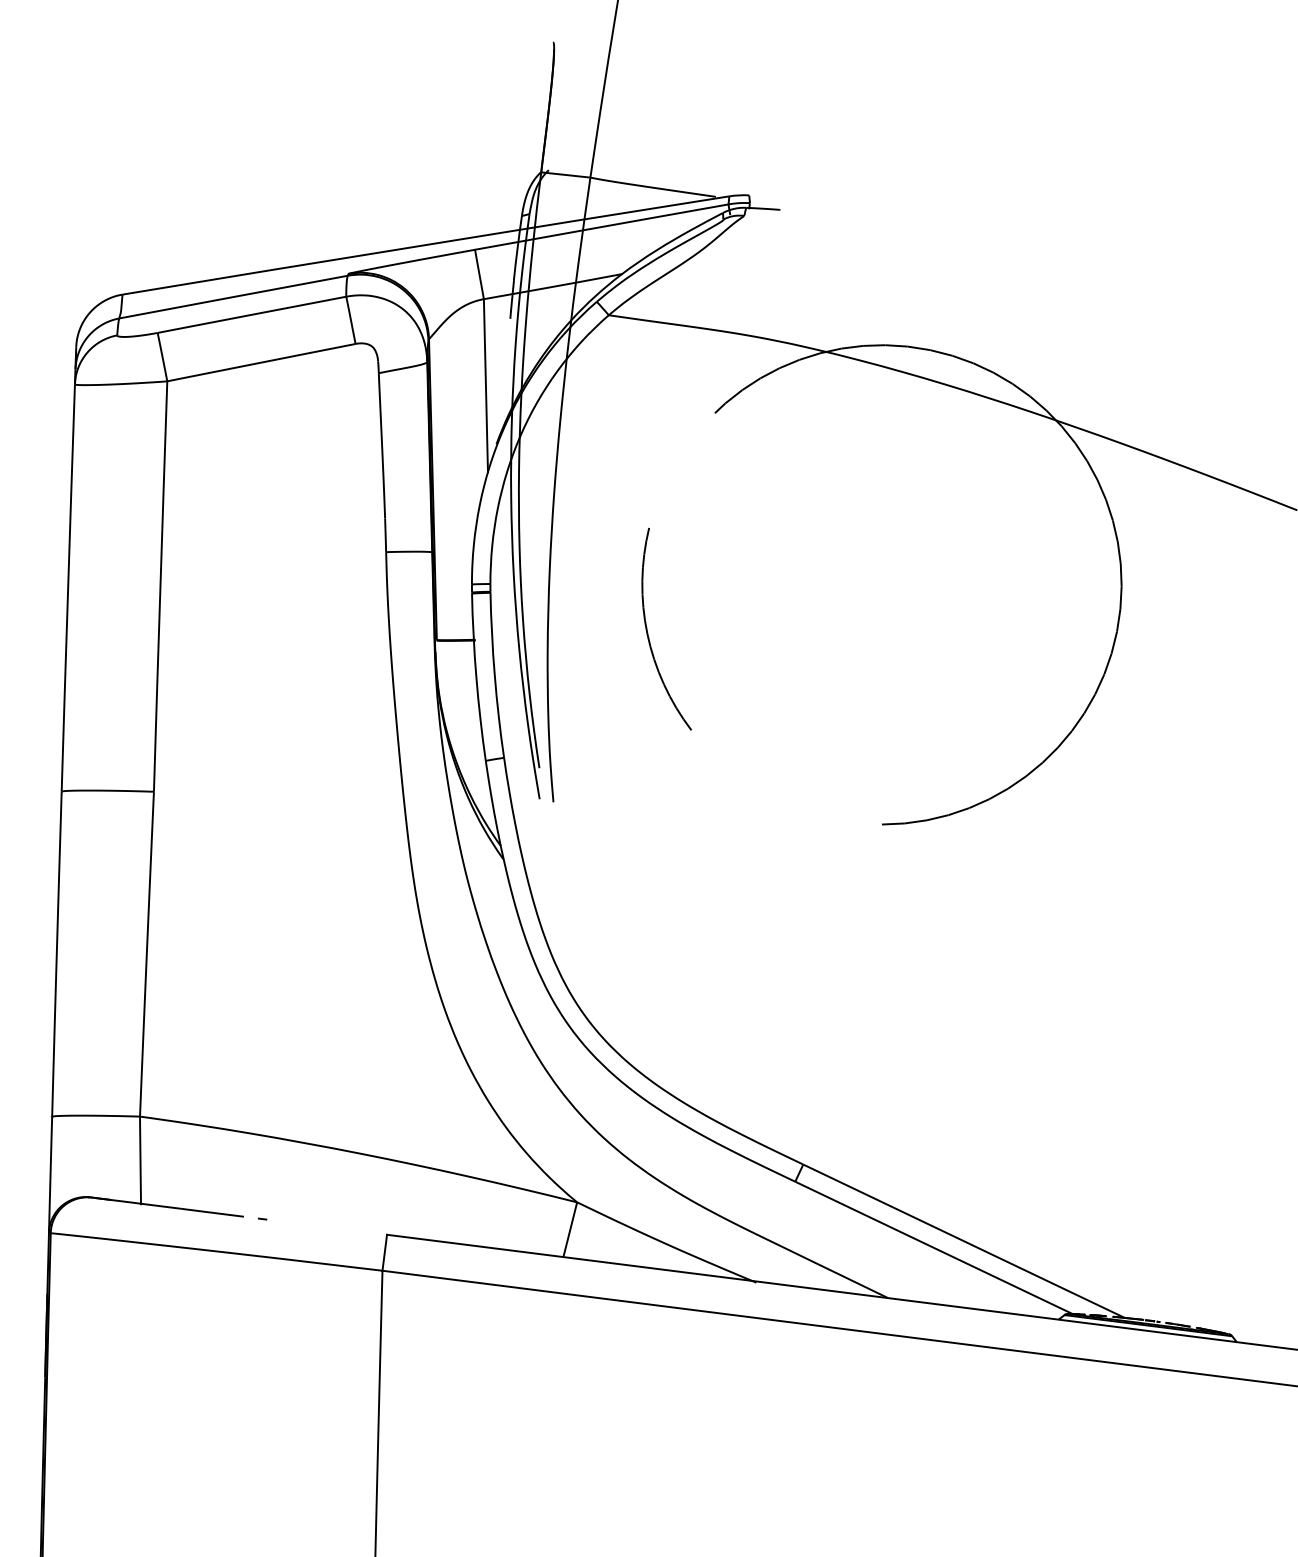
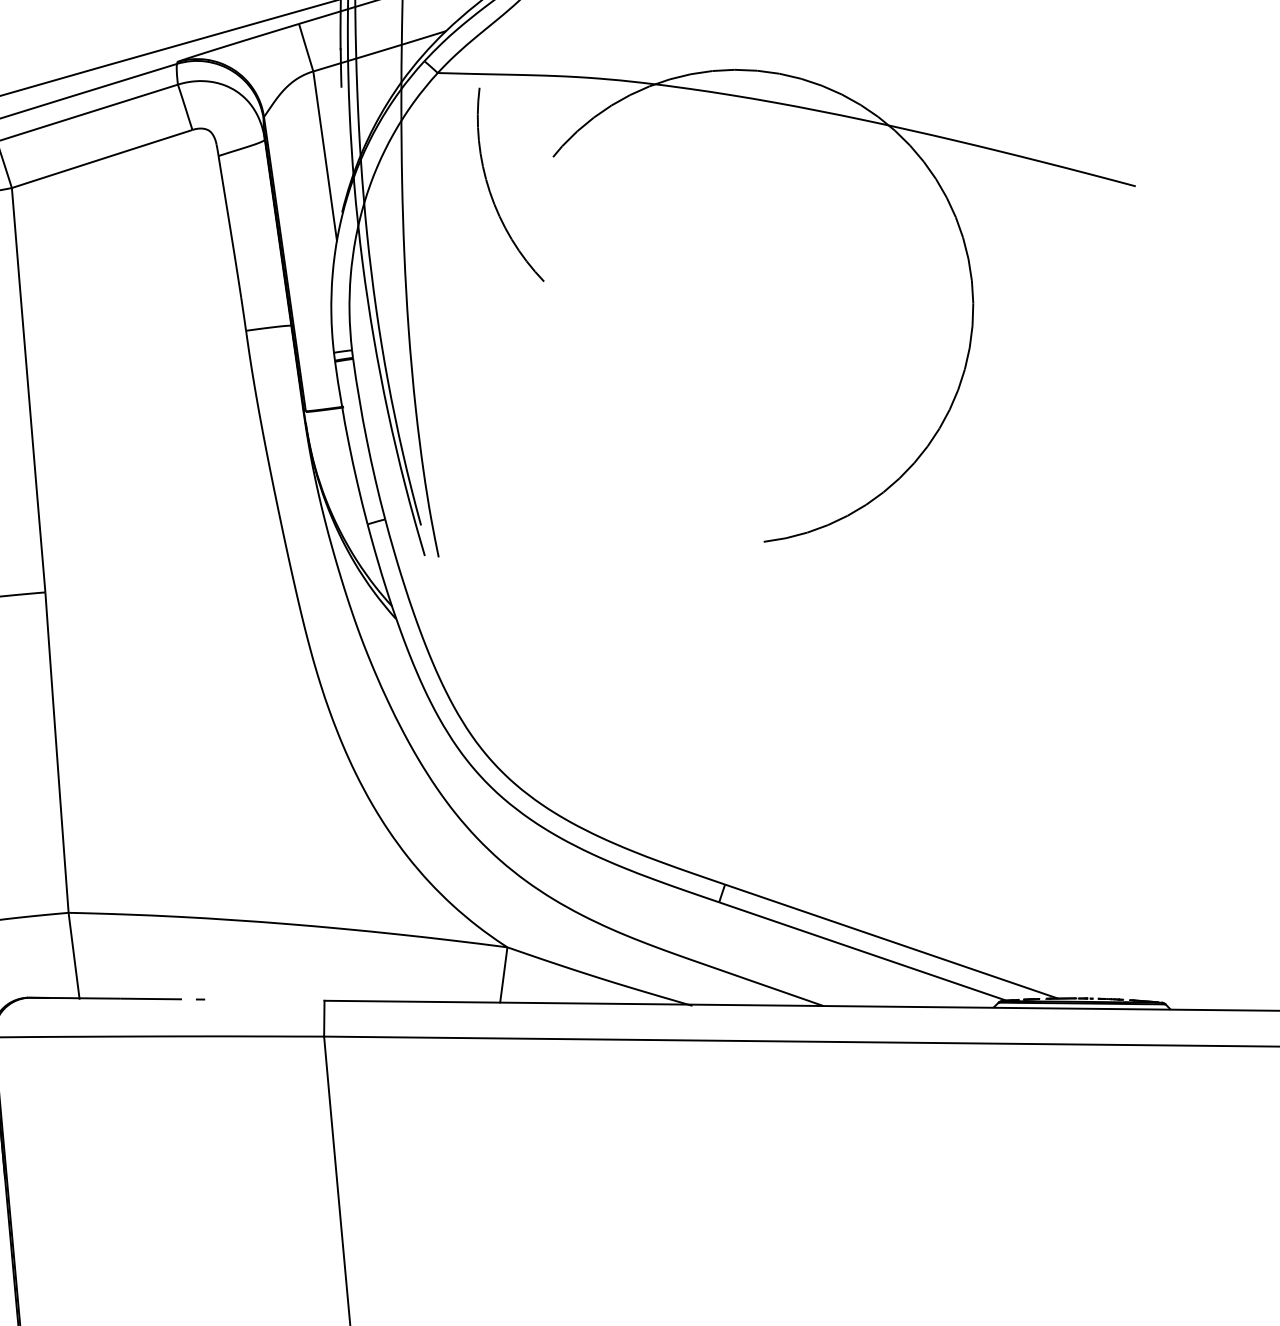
arc: (648, 633) -> (490, 191), moved

